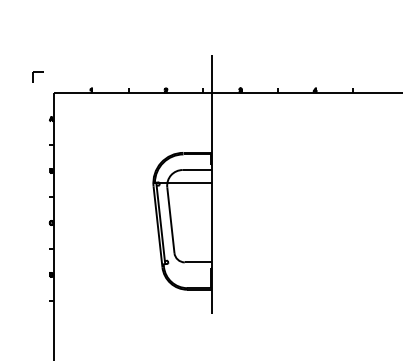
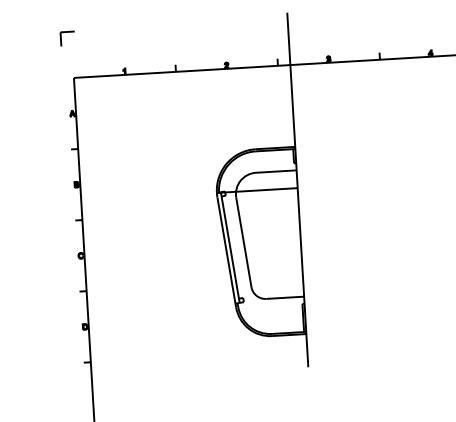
part: (37, 76) -> (66, 37), moved

